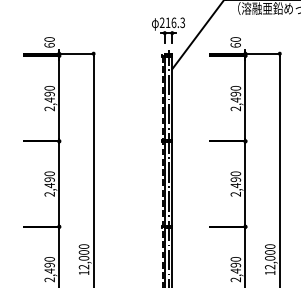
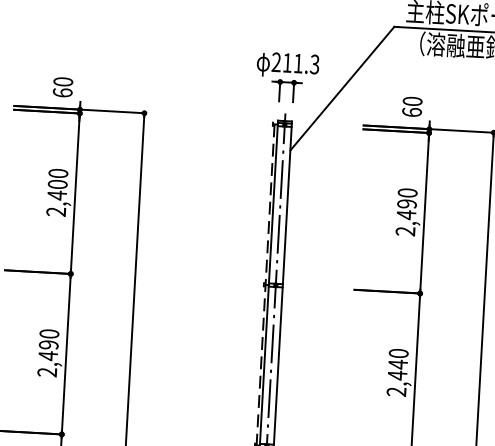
text: (173, 22) -> (297, 62), 216.3 -> 211.3
text: (49, 93) -> (57, 183), 2,490 -> 2,400
text: (235, 179) -> (397, 364), 2,490 -> 2,440

